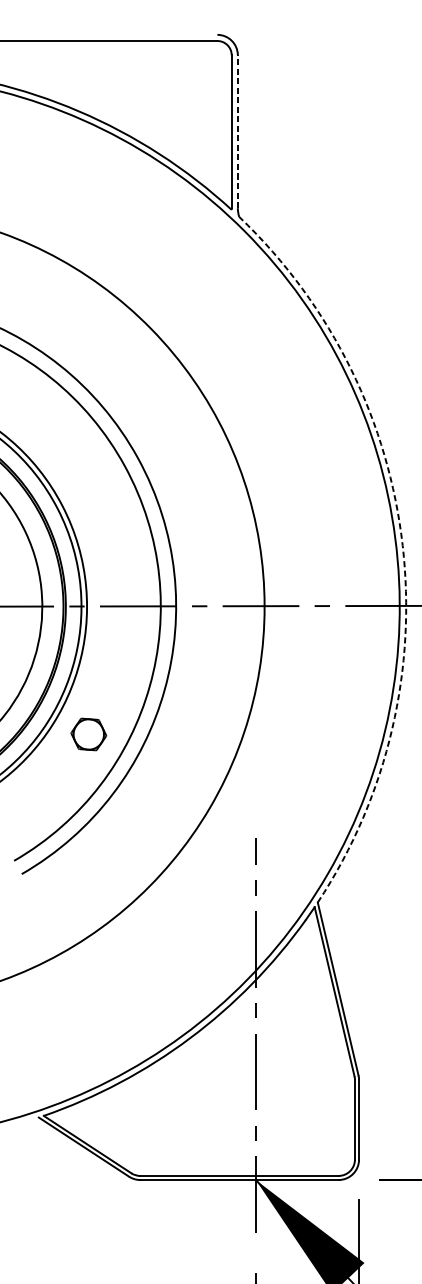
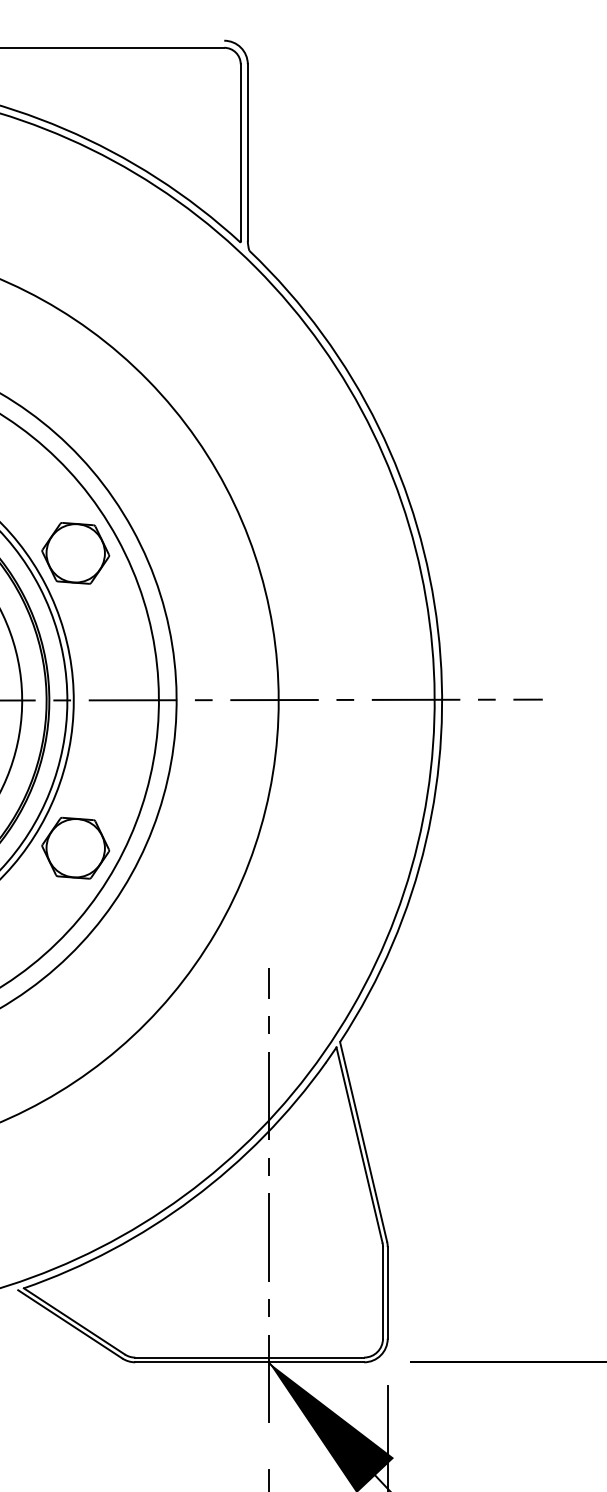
line: (237, 131) -> (247, 152), dashed -> solid
part: (88, 479) -> (75, 553), added
arc: (403, 545) -> (438, 630), dashed -> solid
part: (88, 733) -> (75, 847), size x1.67

